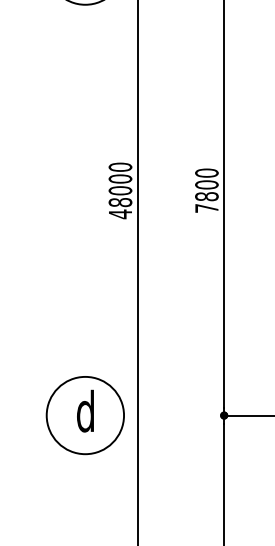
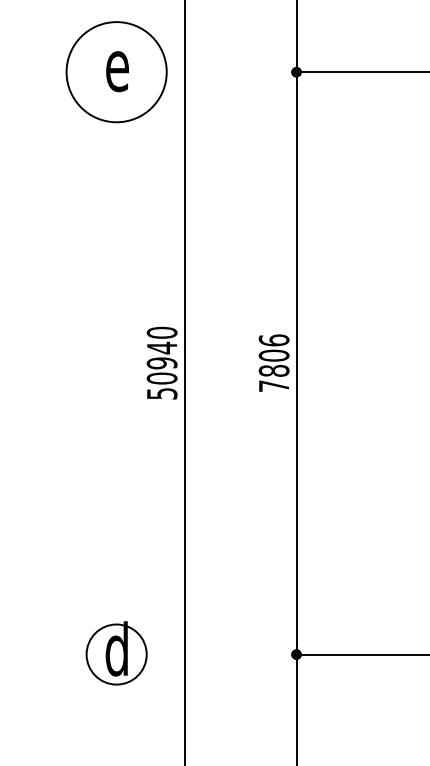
text: (206, 173) -> (273, 340), 7800 -> 7806
text: (119, 196) -> (161, 370), 48000 -> 50940
circle: (85, 415) -> (116, 654), size x0.6

